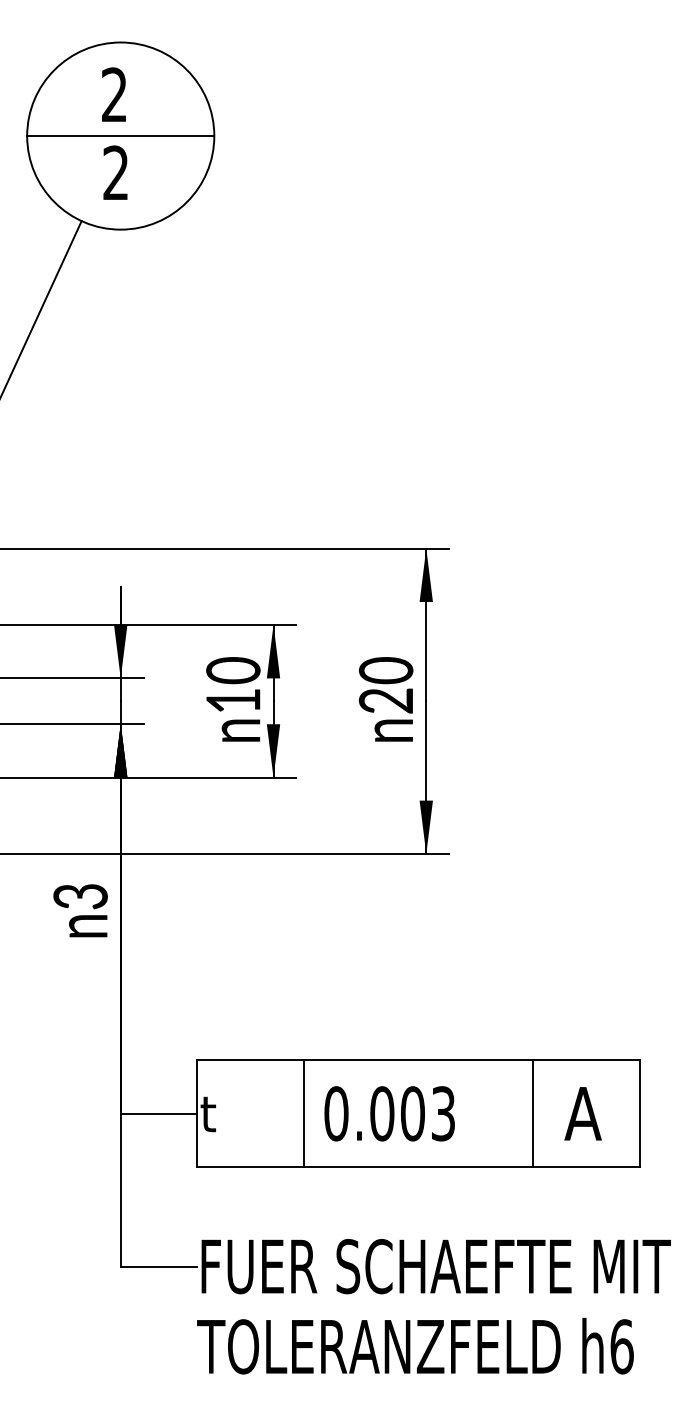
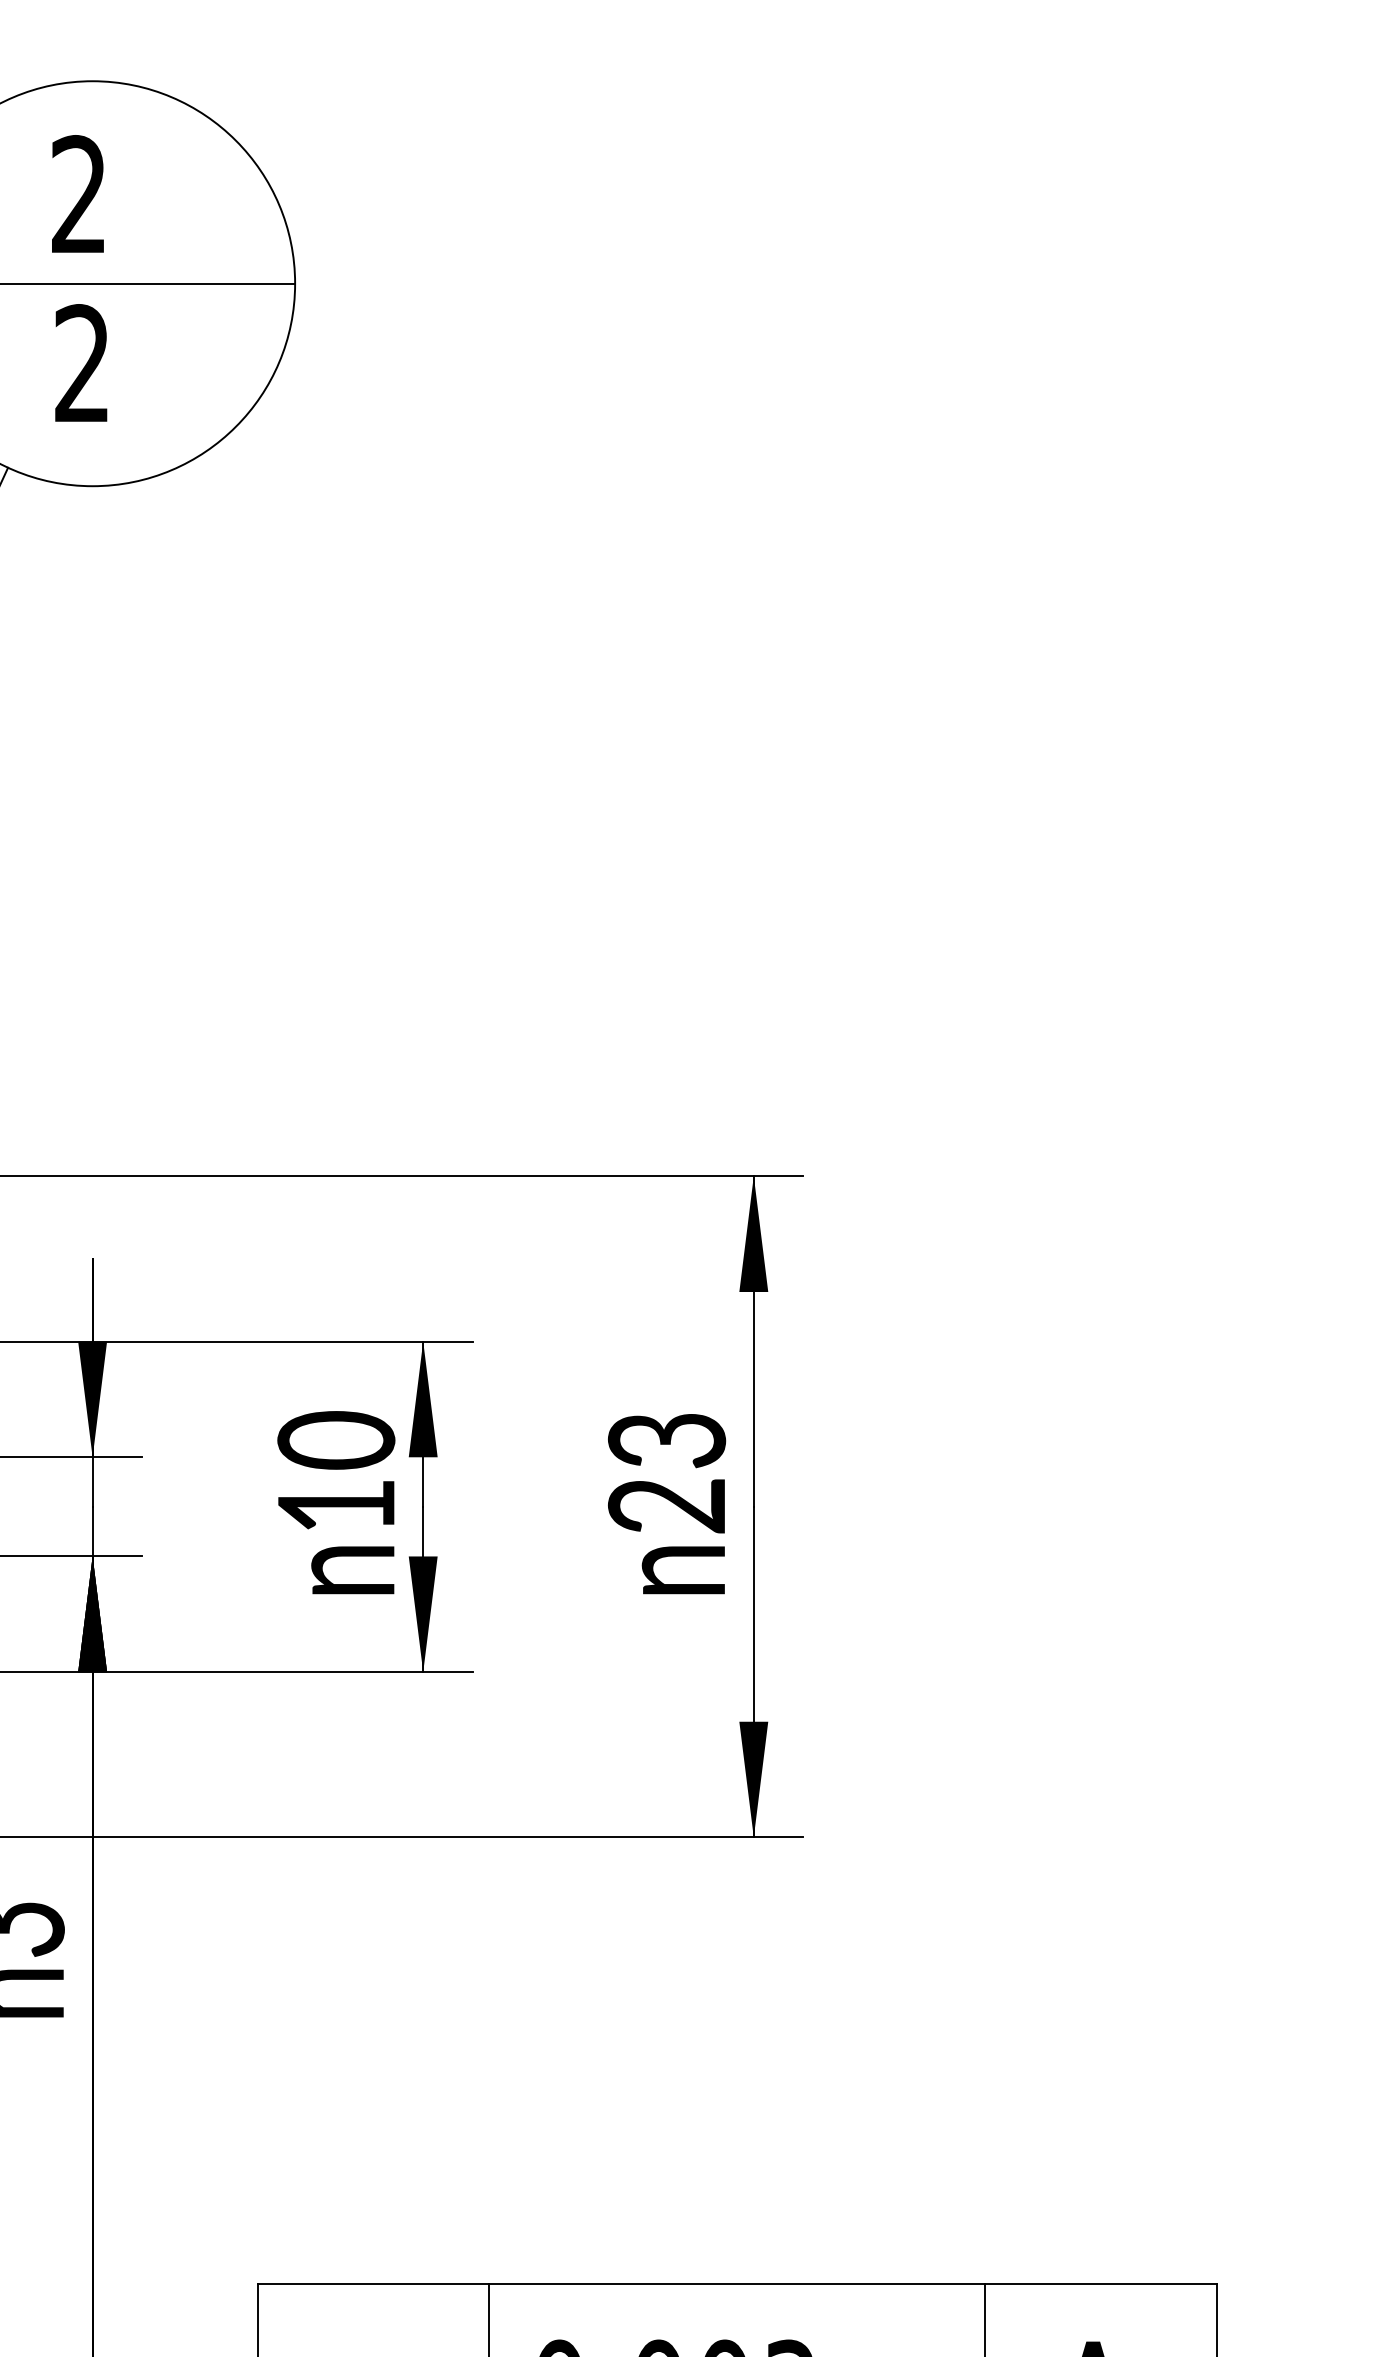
text: (386, 670) -> (667, 1440), 20 -> 23

